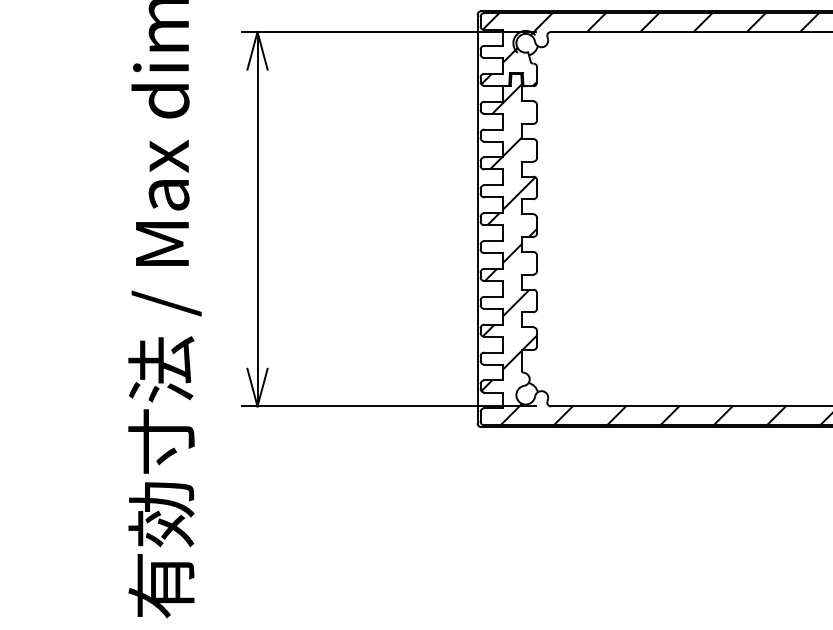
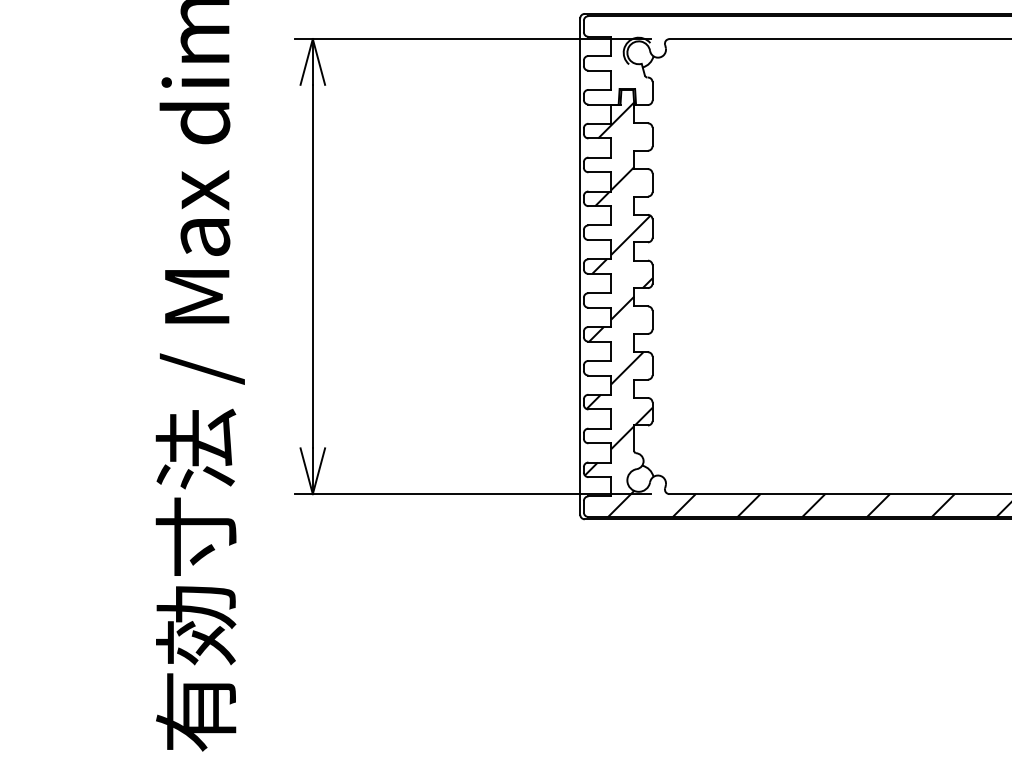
hatch: (649, 49) -> (789, 60), removed

